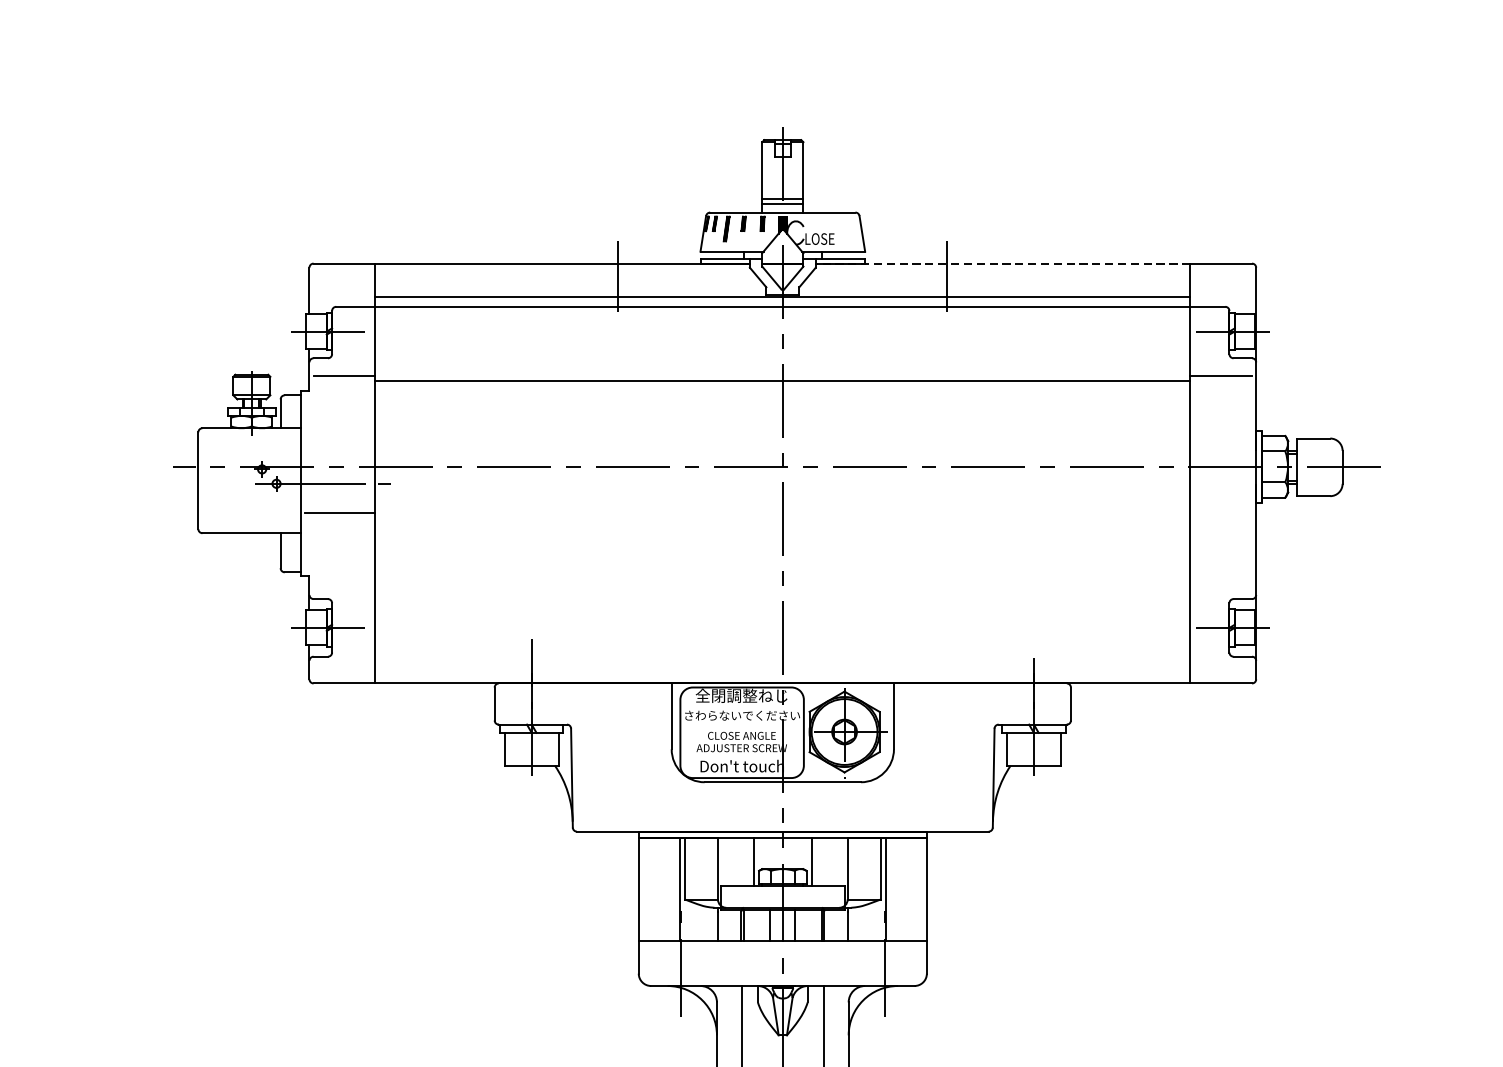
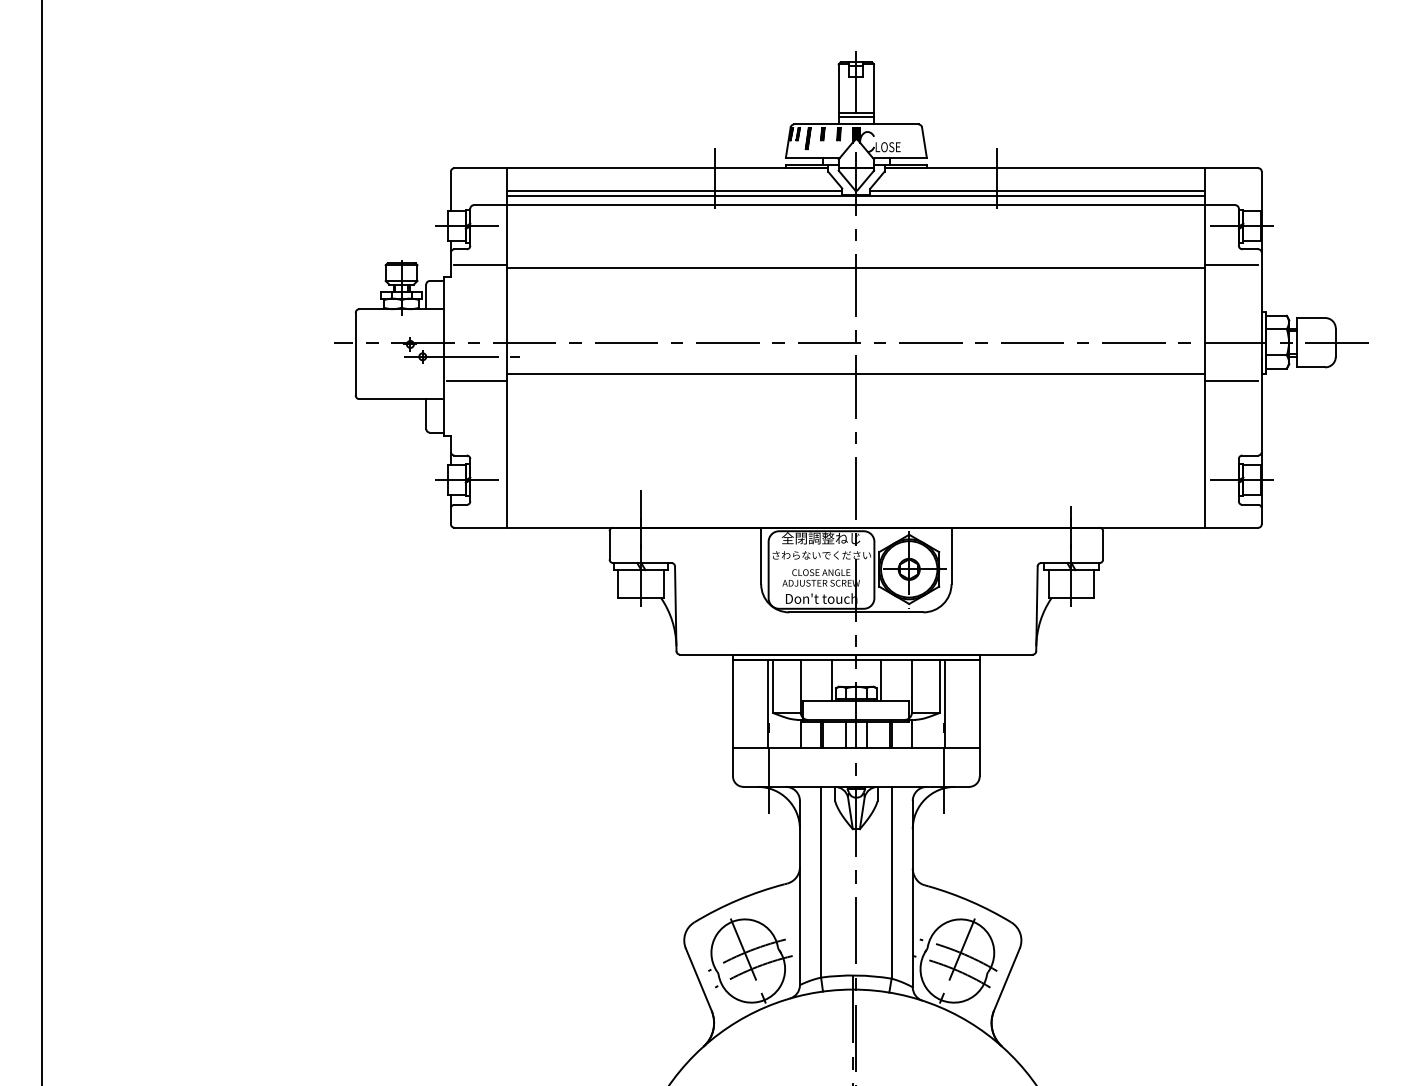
line: (1002, 263) -> (1044, 168), dashed -> solid
line: (570, 290) -> (674, 191), added
line: (994, 290) -> (1037, 191), added
line: (782, 504) -> (856, 374), added
line: (1220, 512) -> (1231, 381), added

